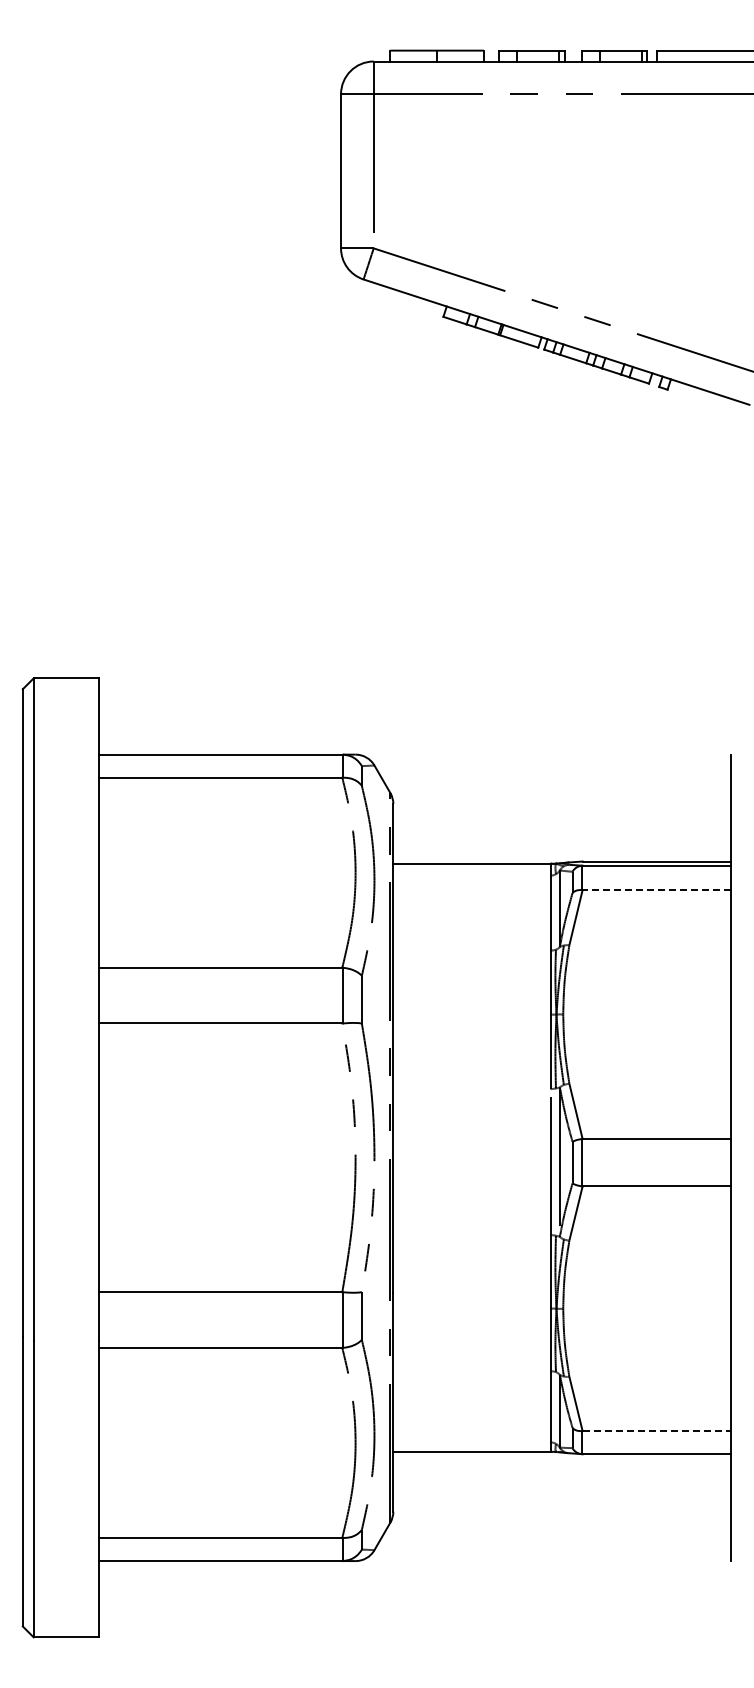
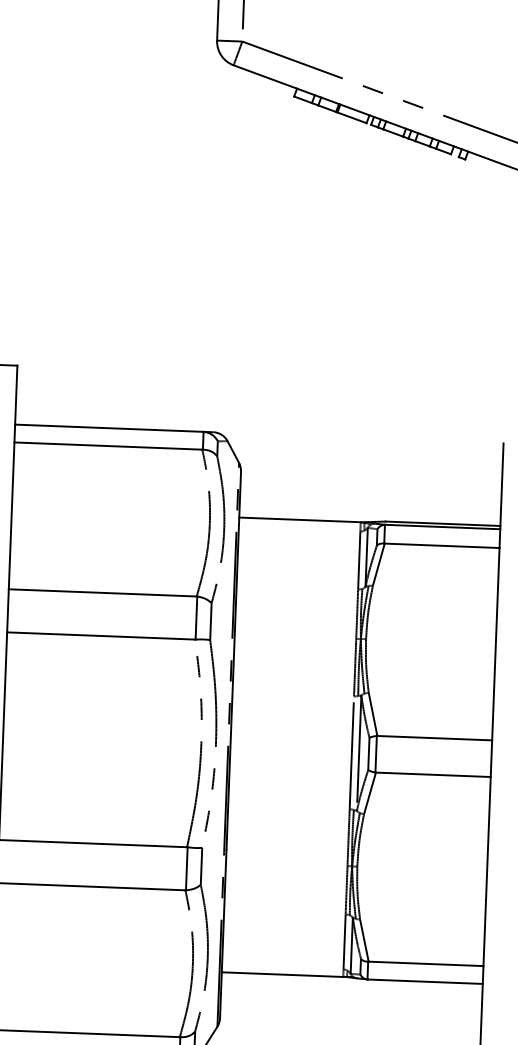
line: (656, 890) -> (441, 546), dashed -> solid
line: (657, 1431) -> (426, 964), dashed -> solid

